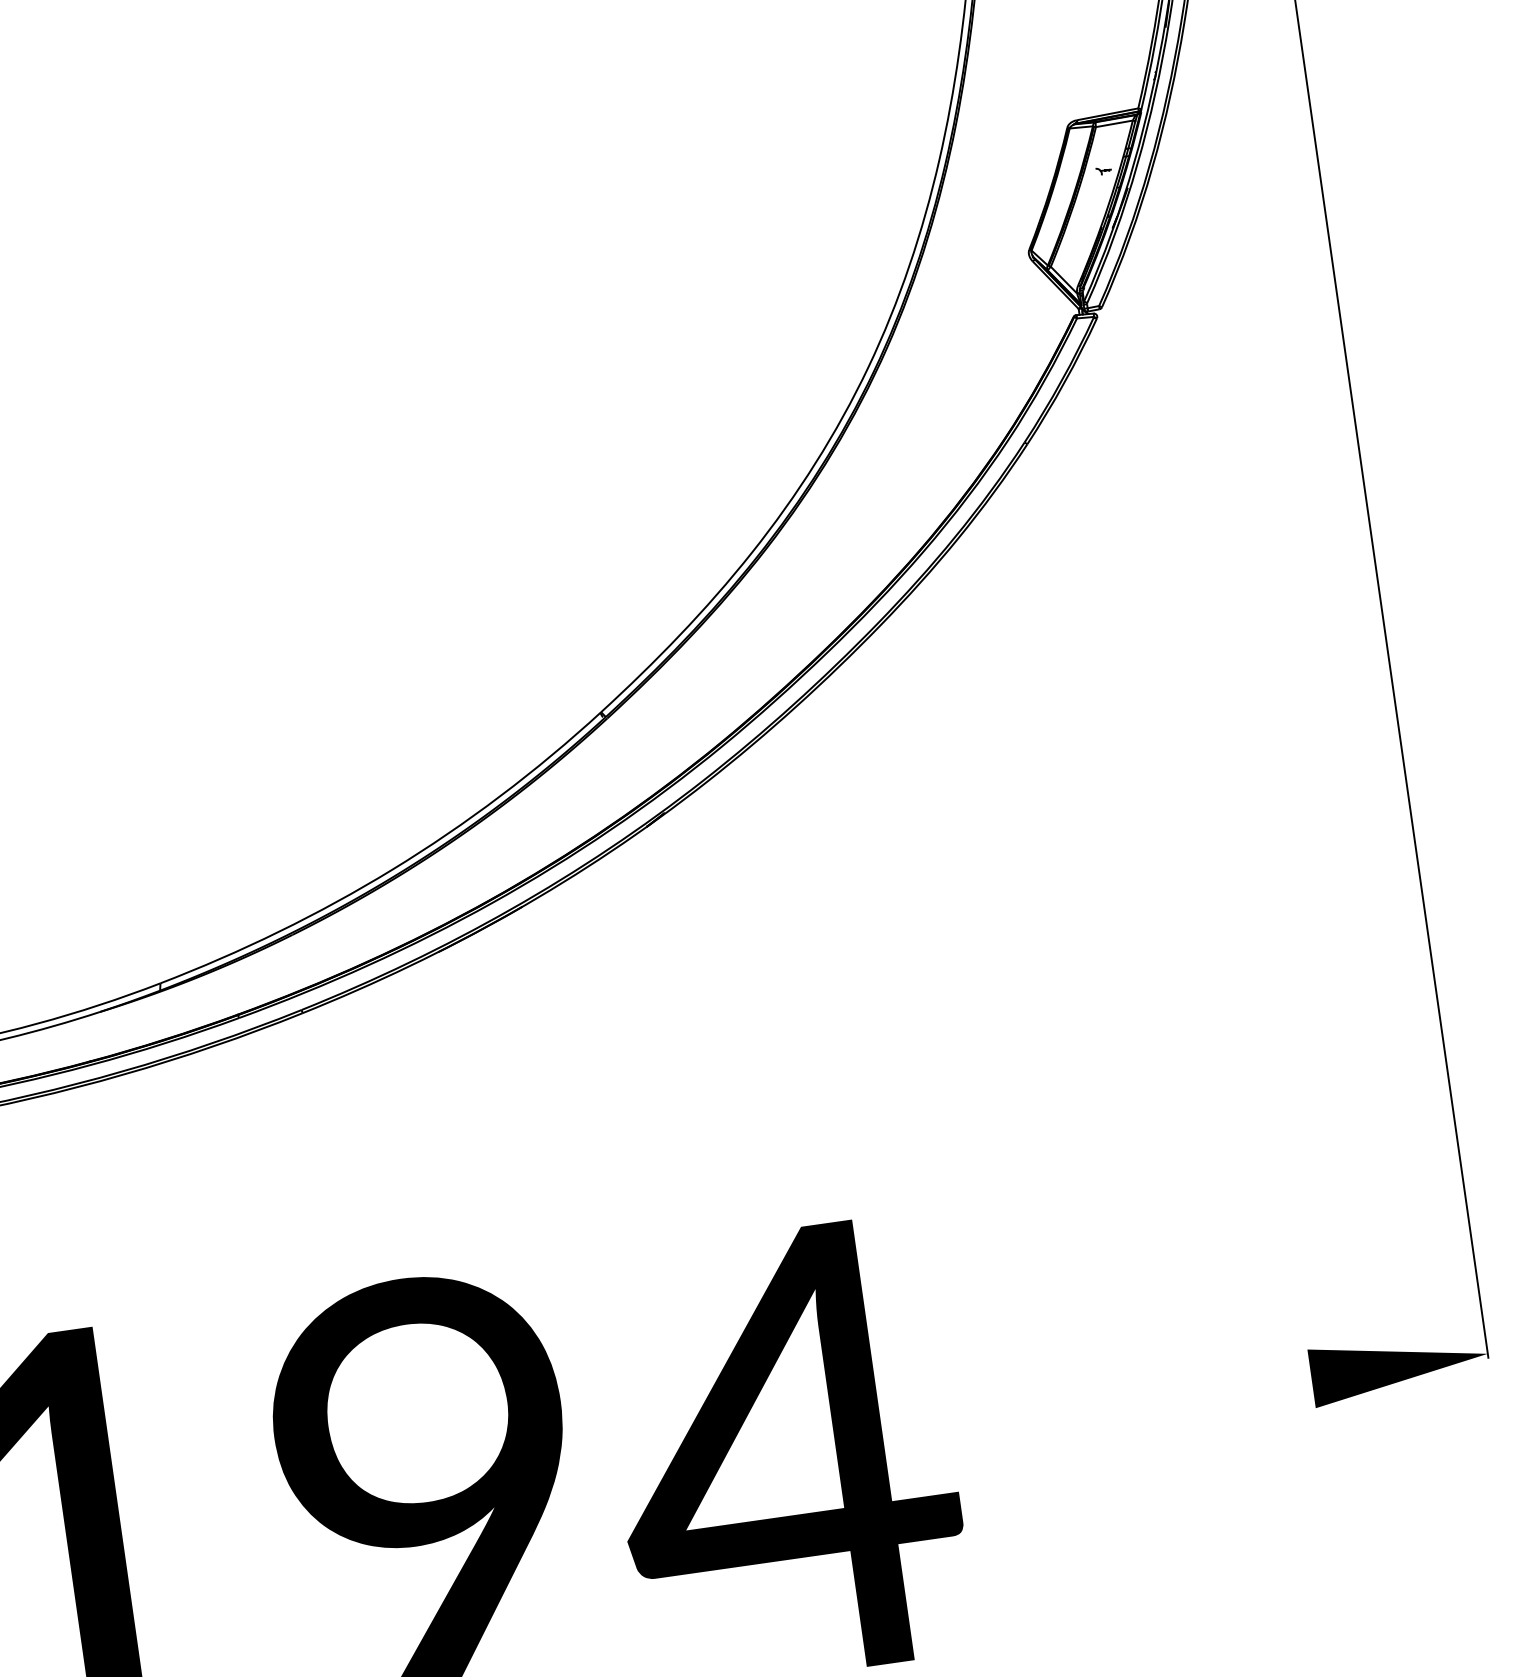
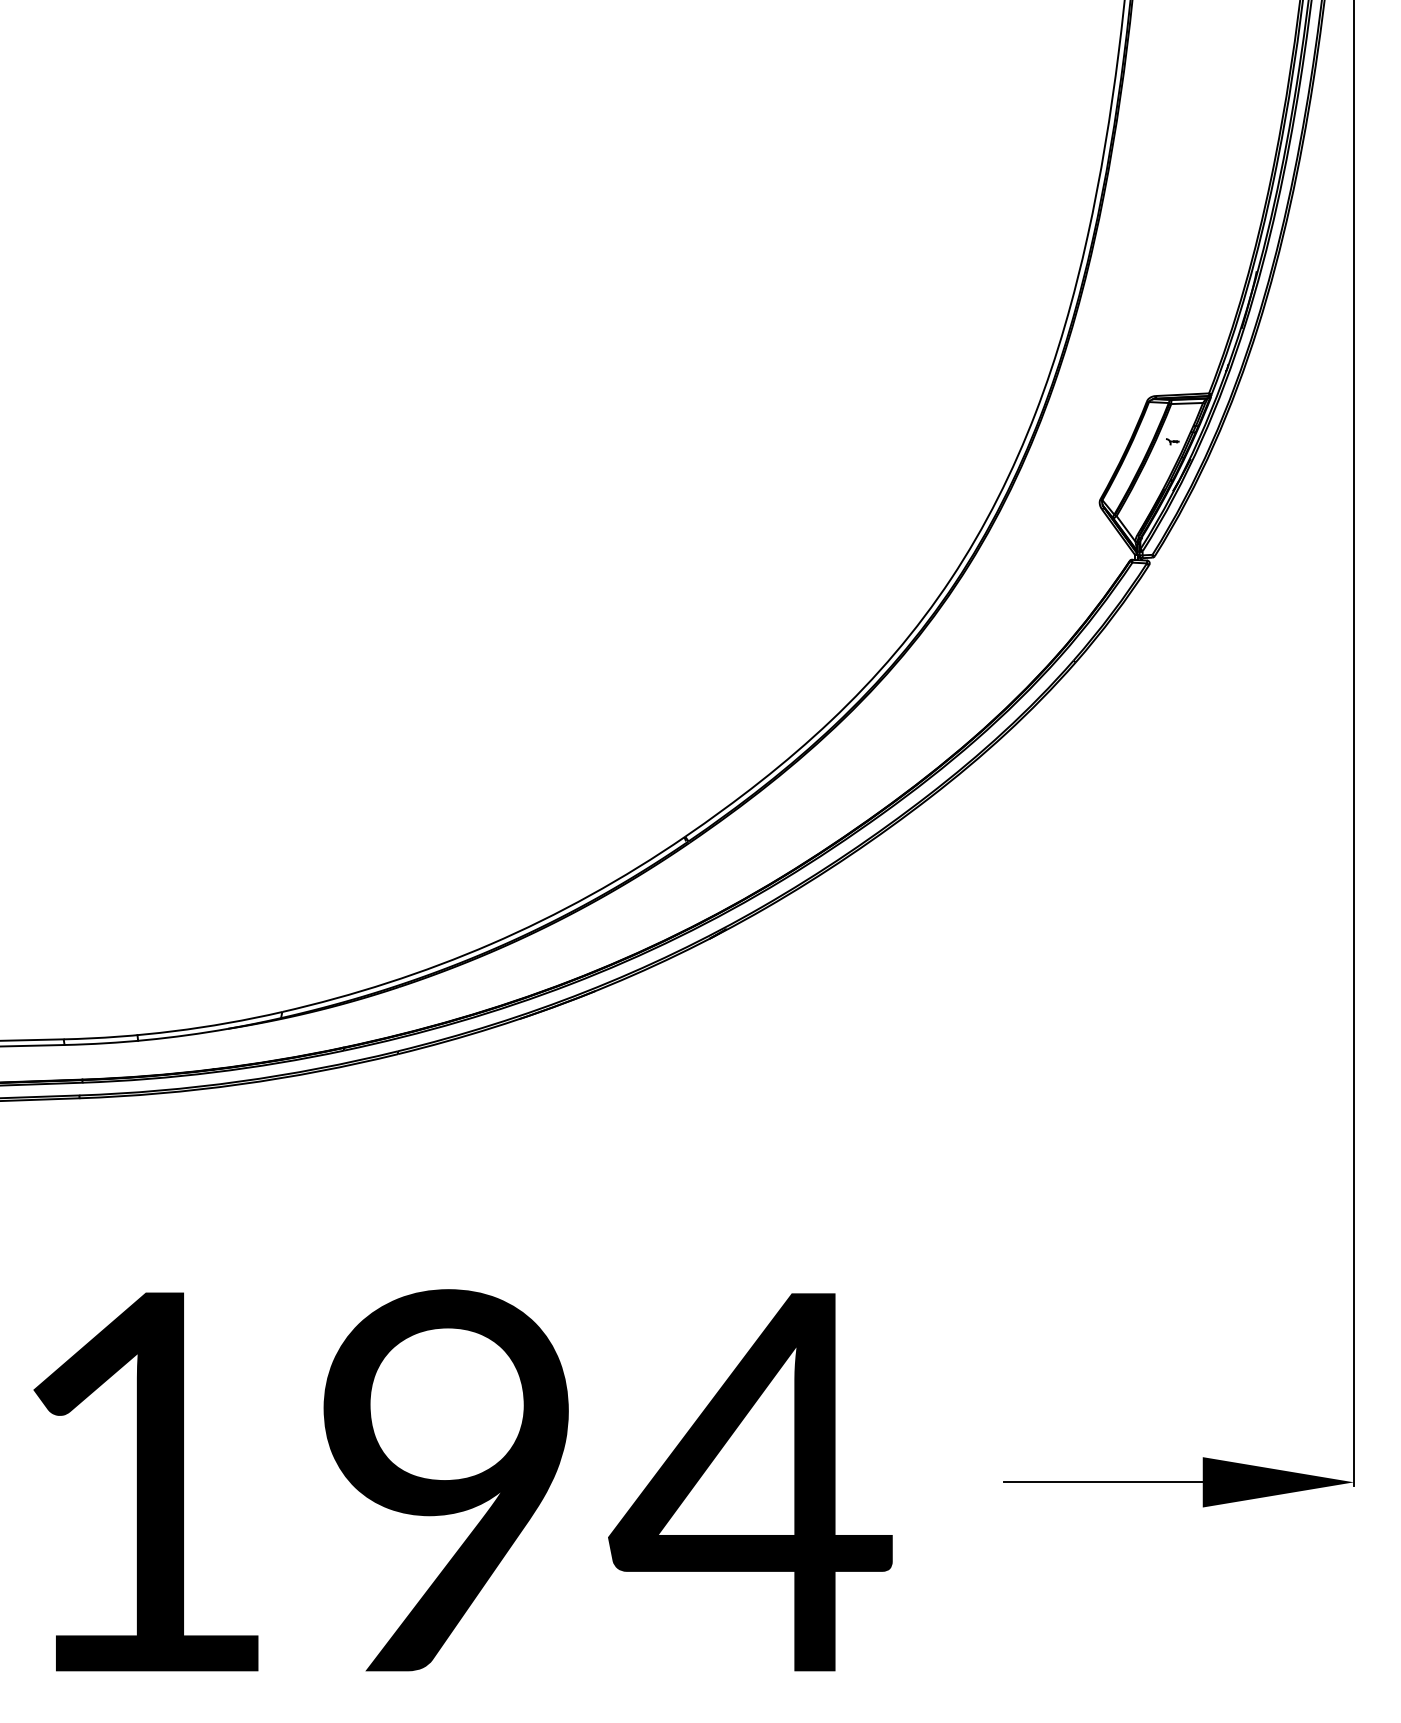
line: (1194, 1395) -> (1102, 1482), added

